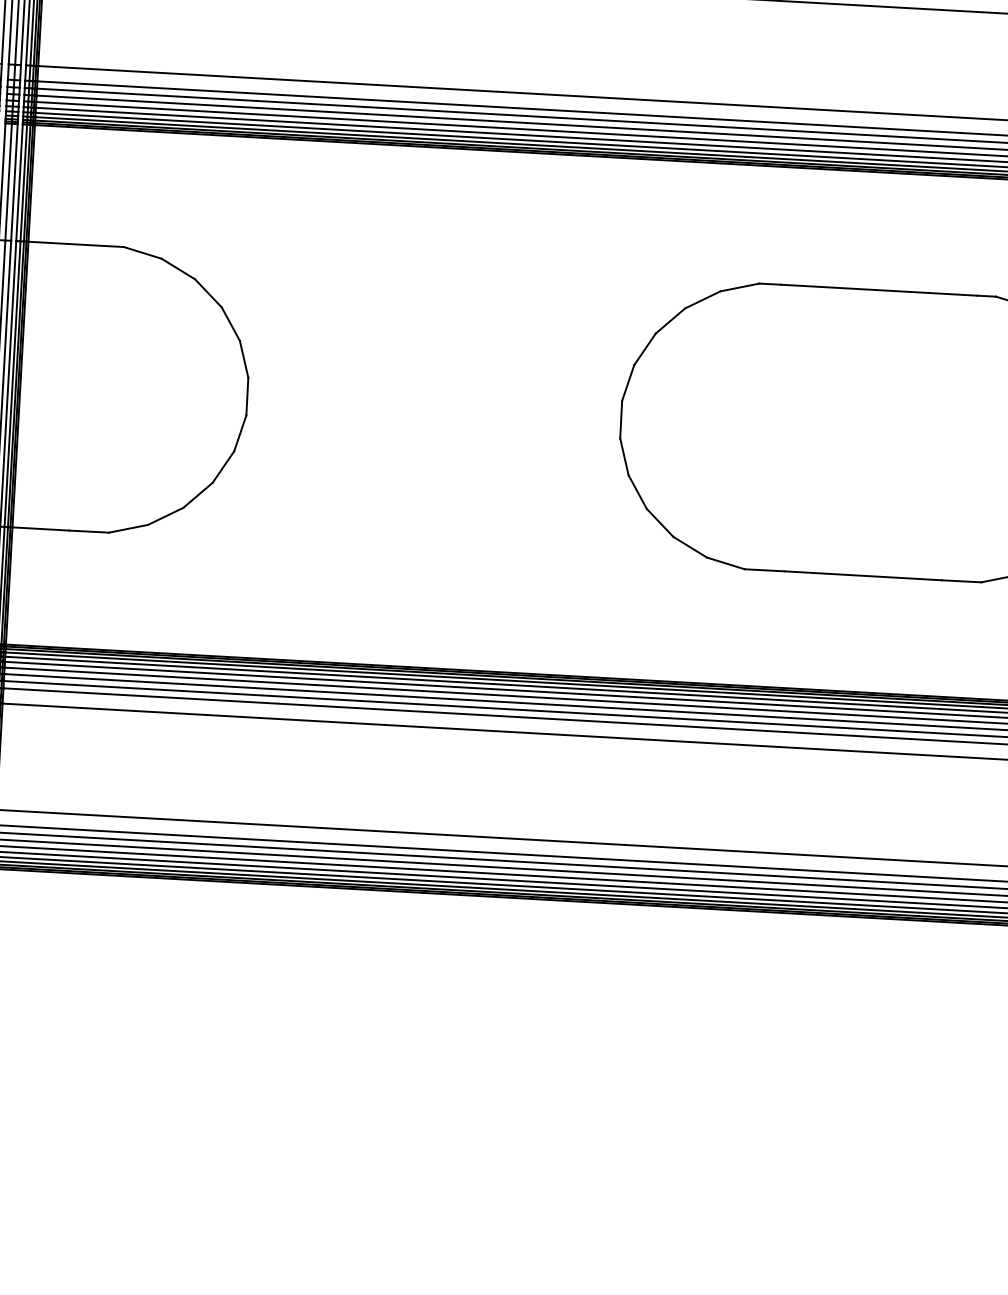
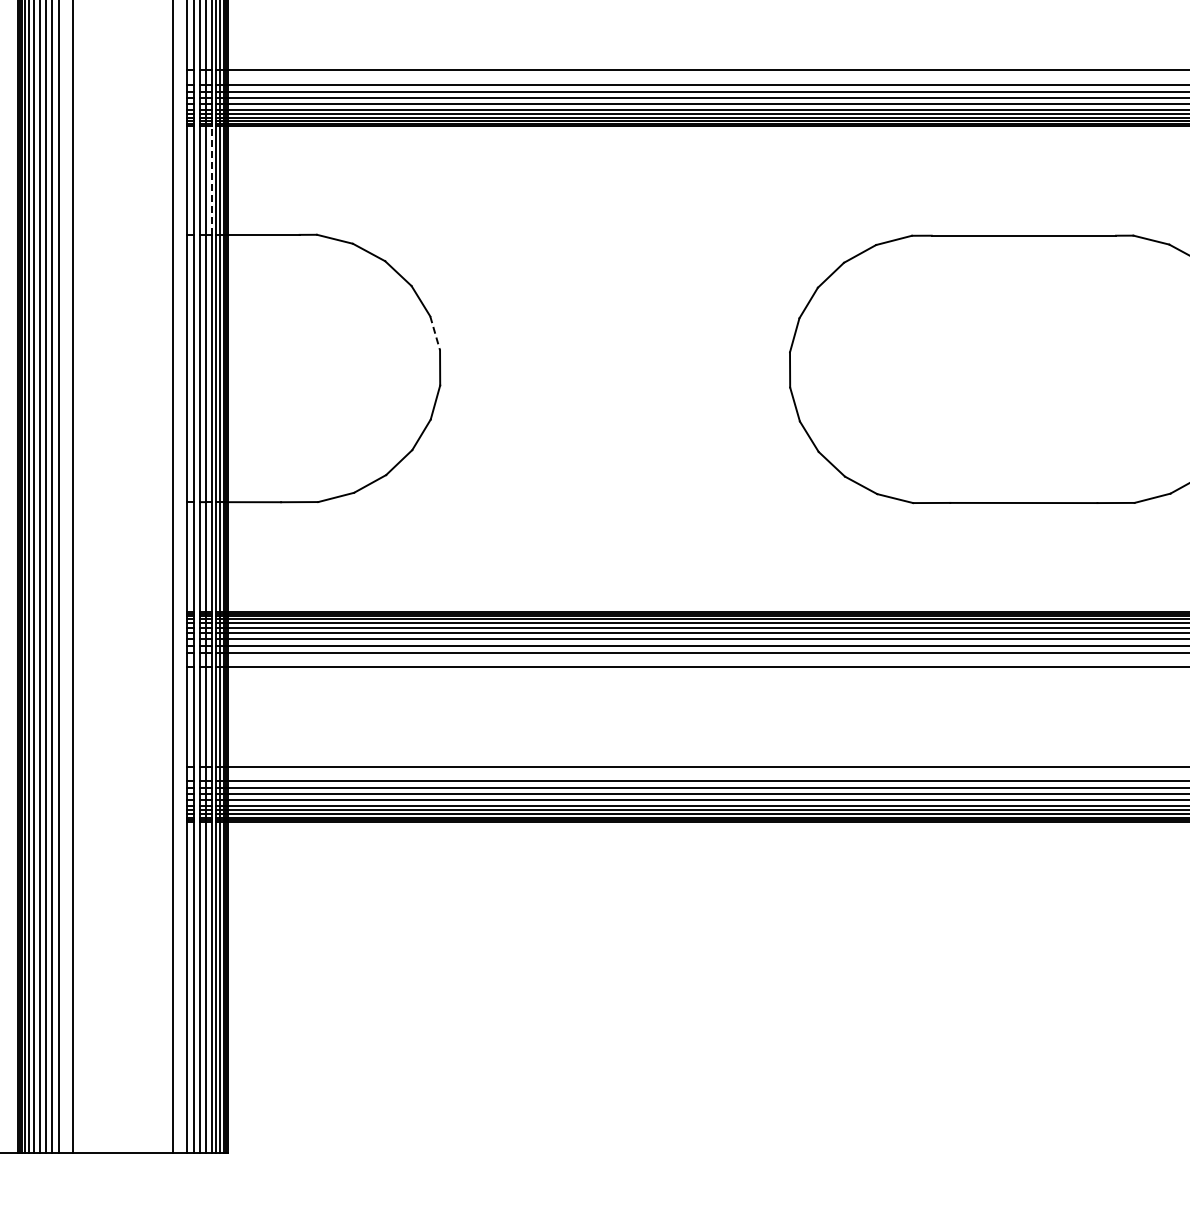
line: (14, 182) -> (211, 180), solid -> dashed
line: (244, 359) -> (435, 333), solid -> dashed

